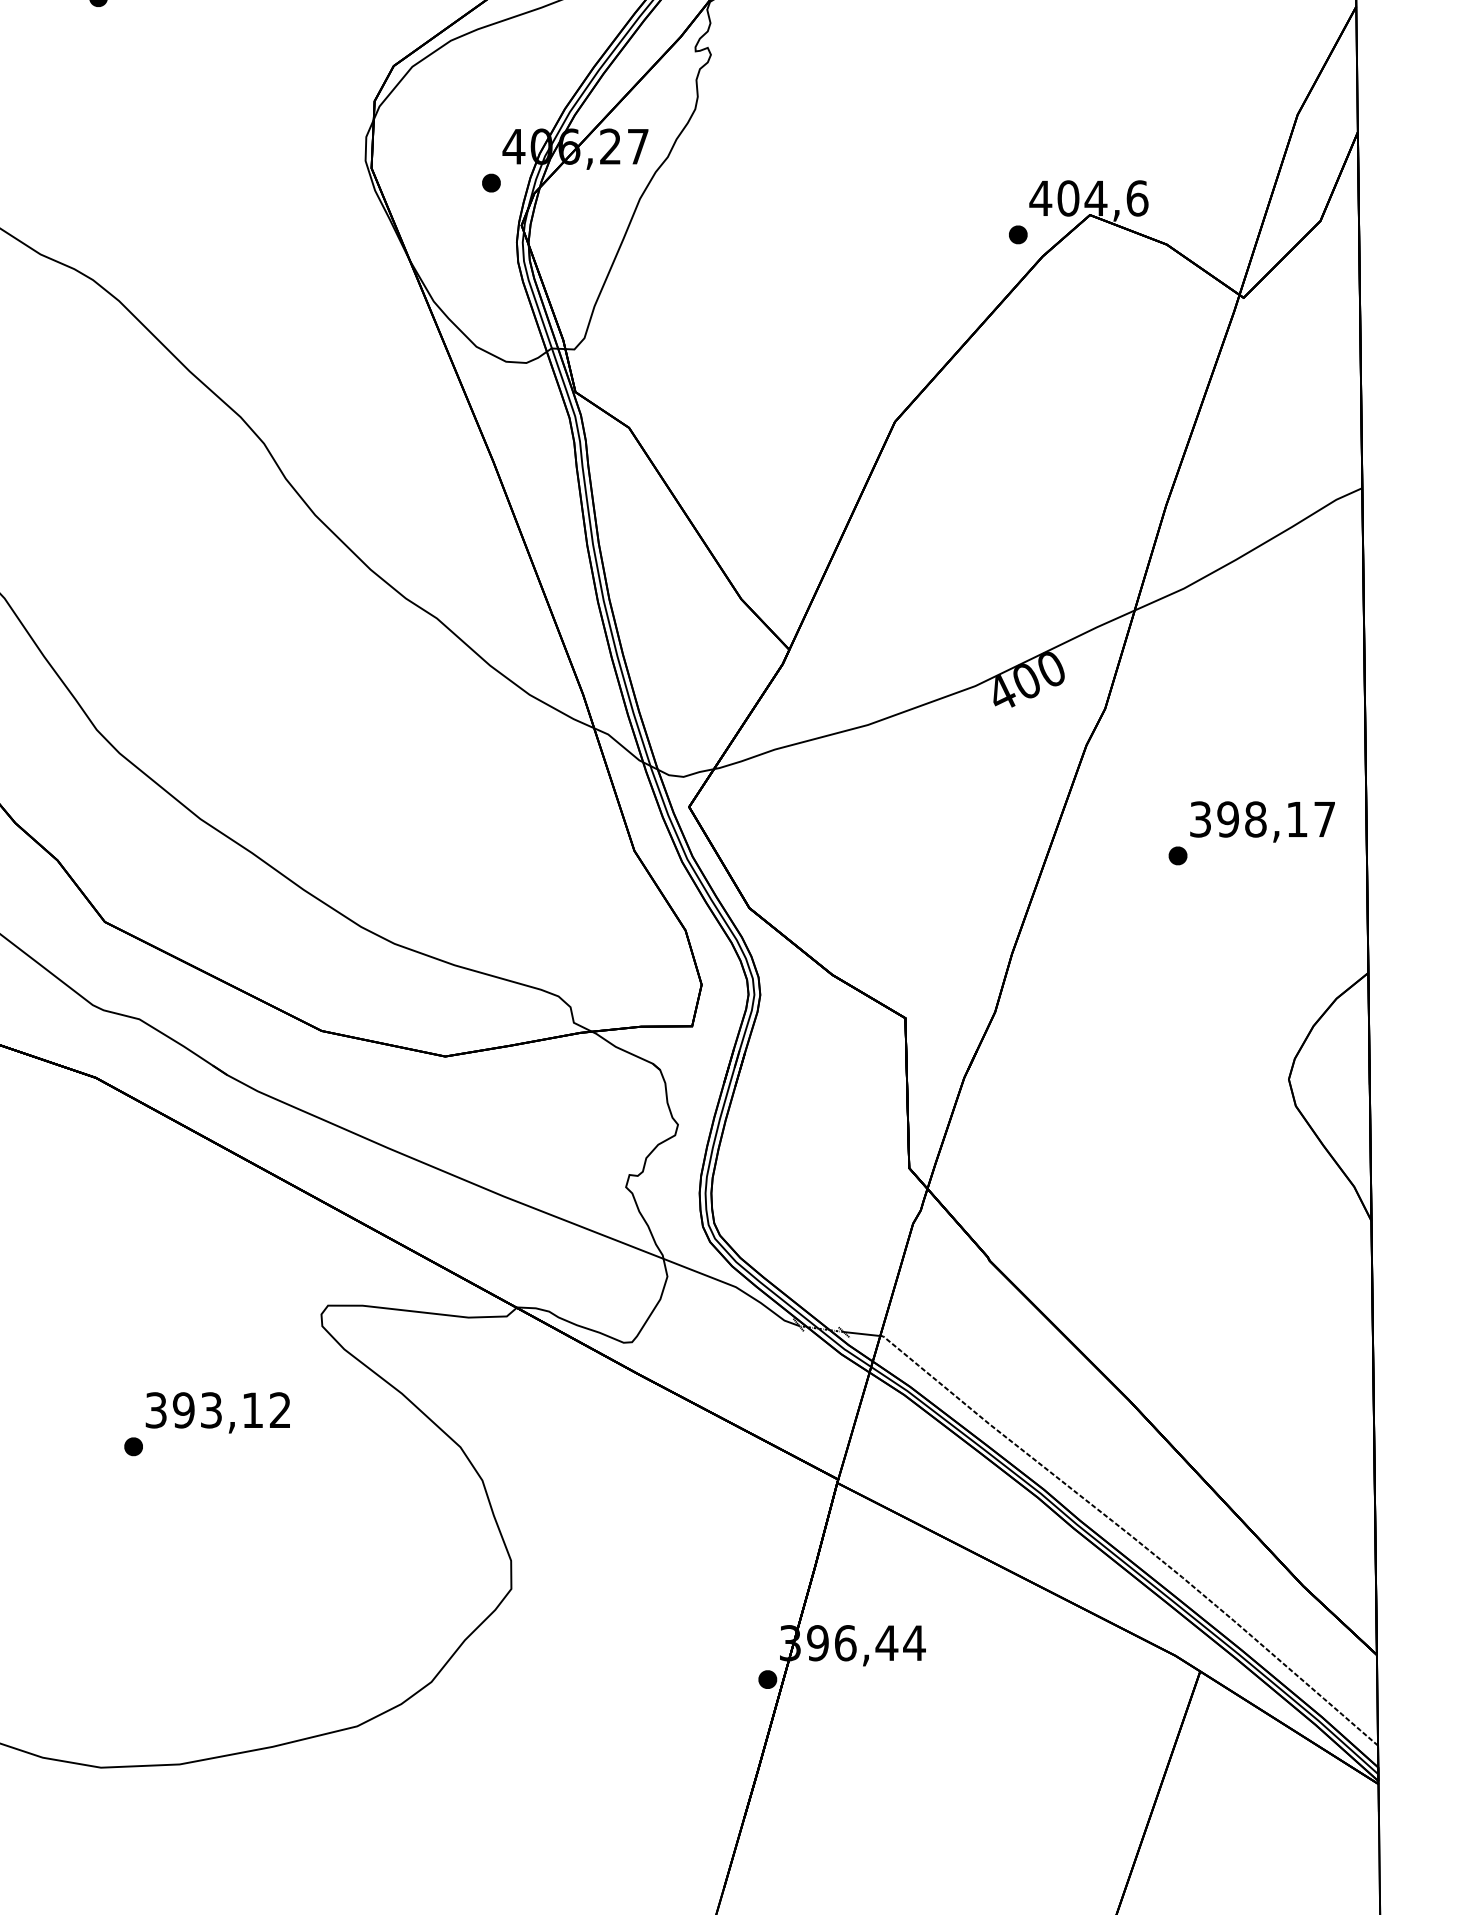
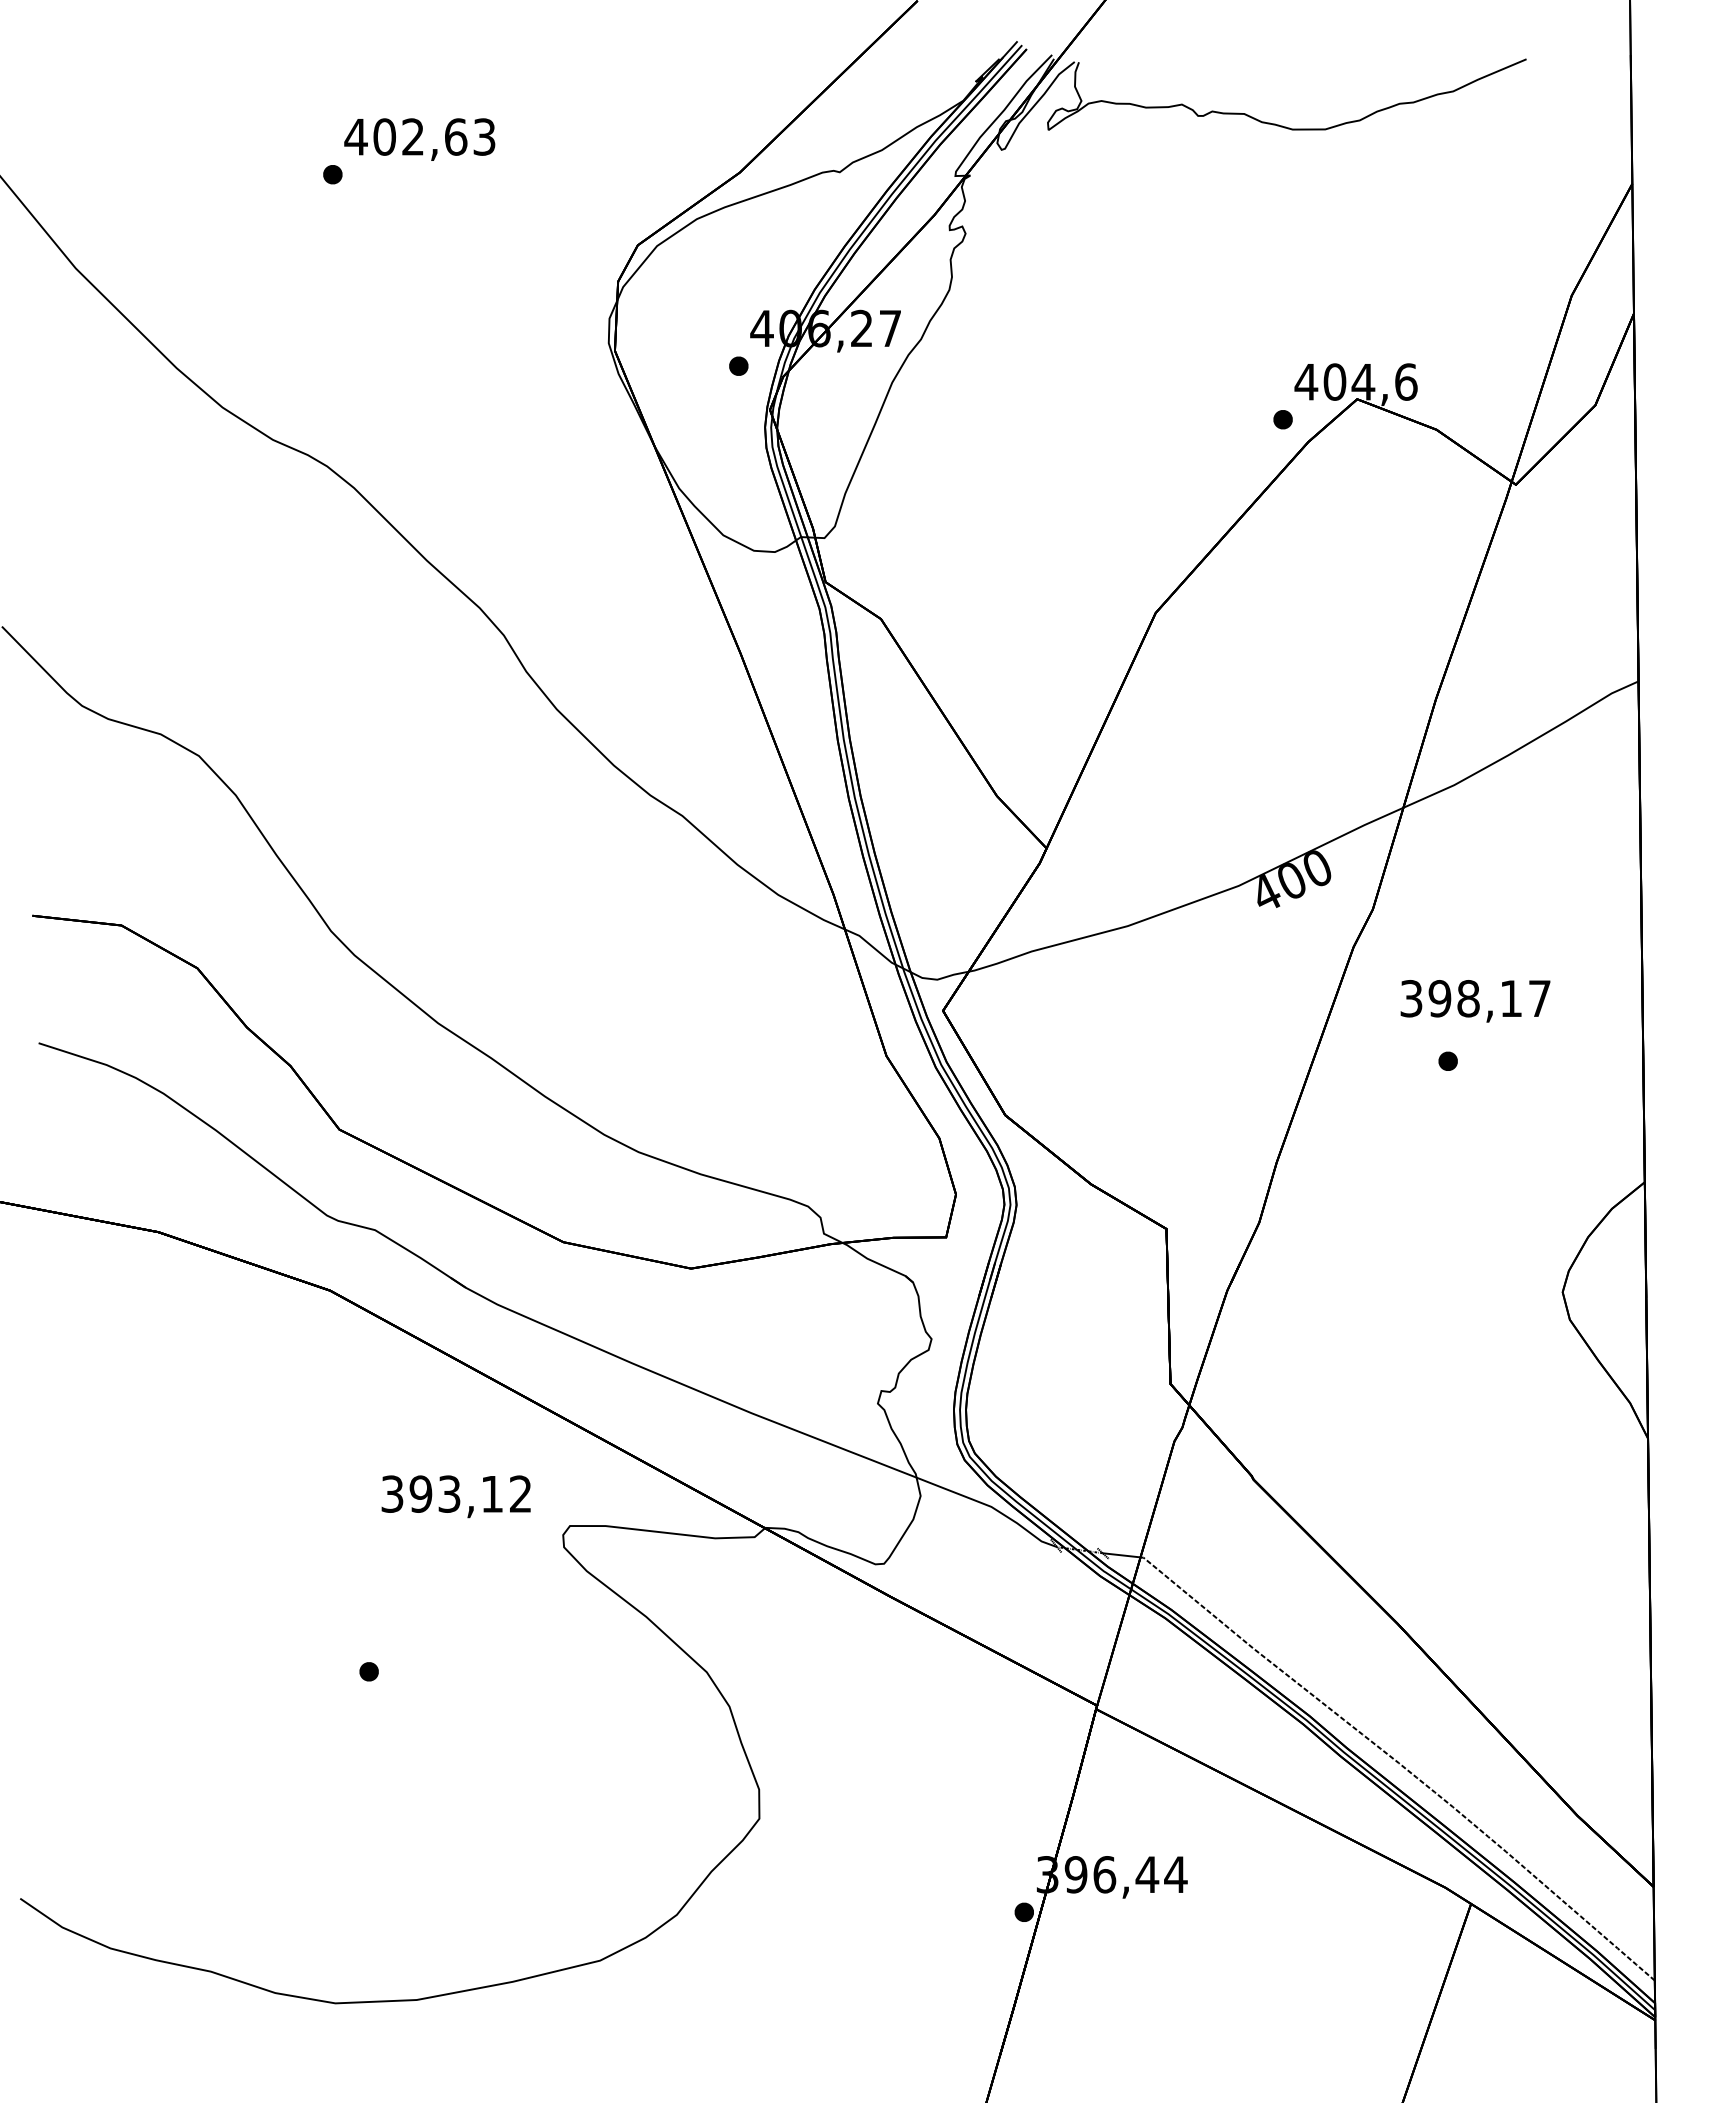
text: (1262, 822) -> (1475, 1001), moved
text: (217, 1412) -> (455, 1496), moved

